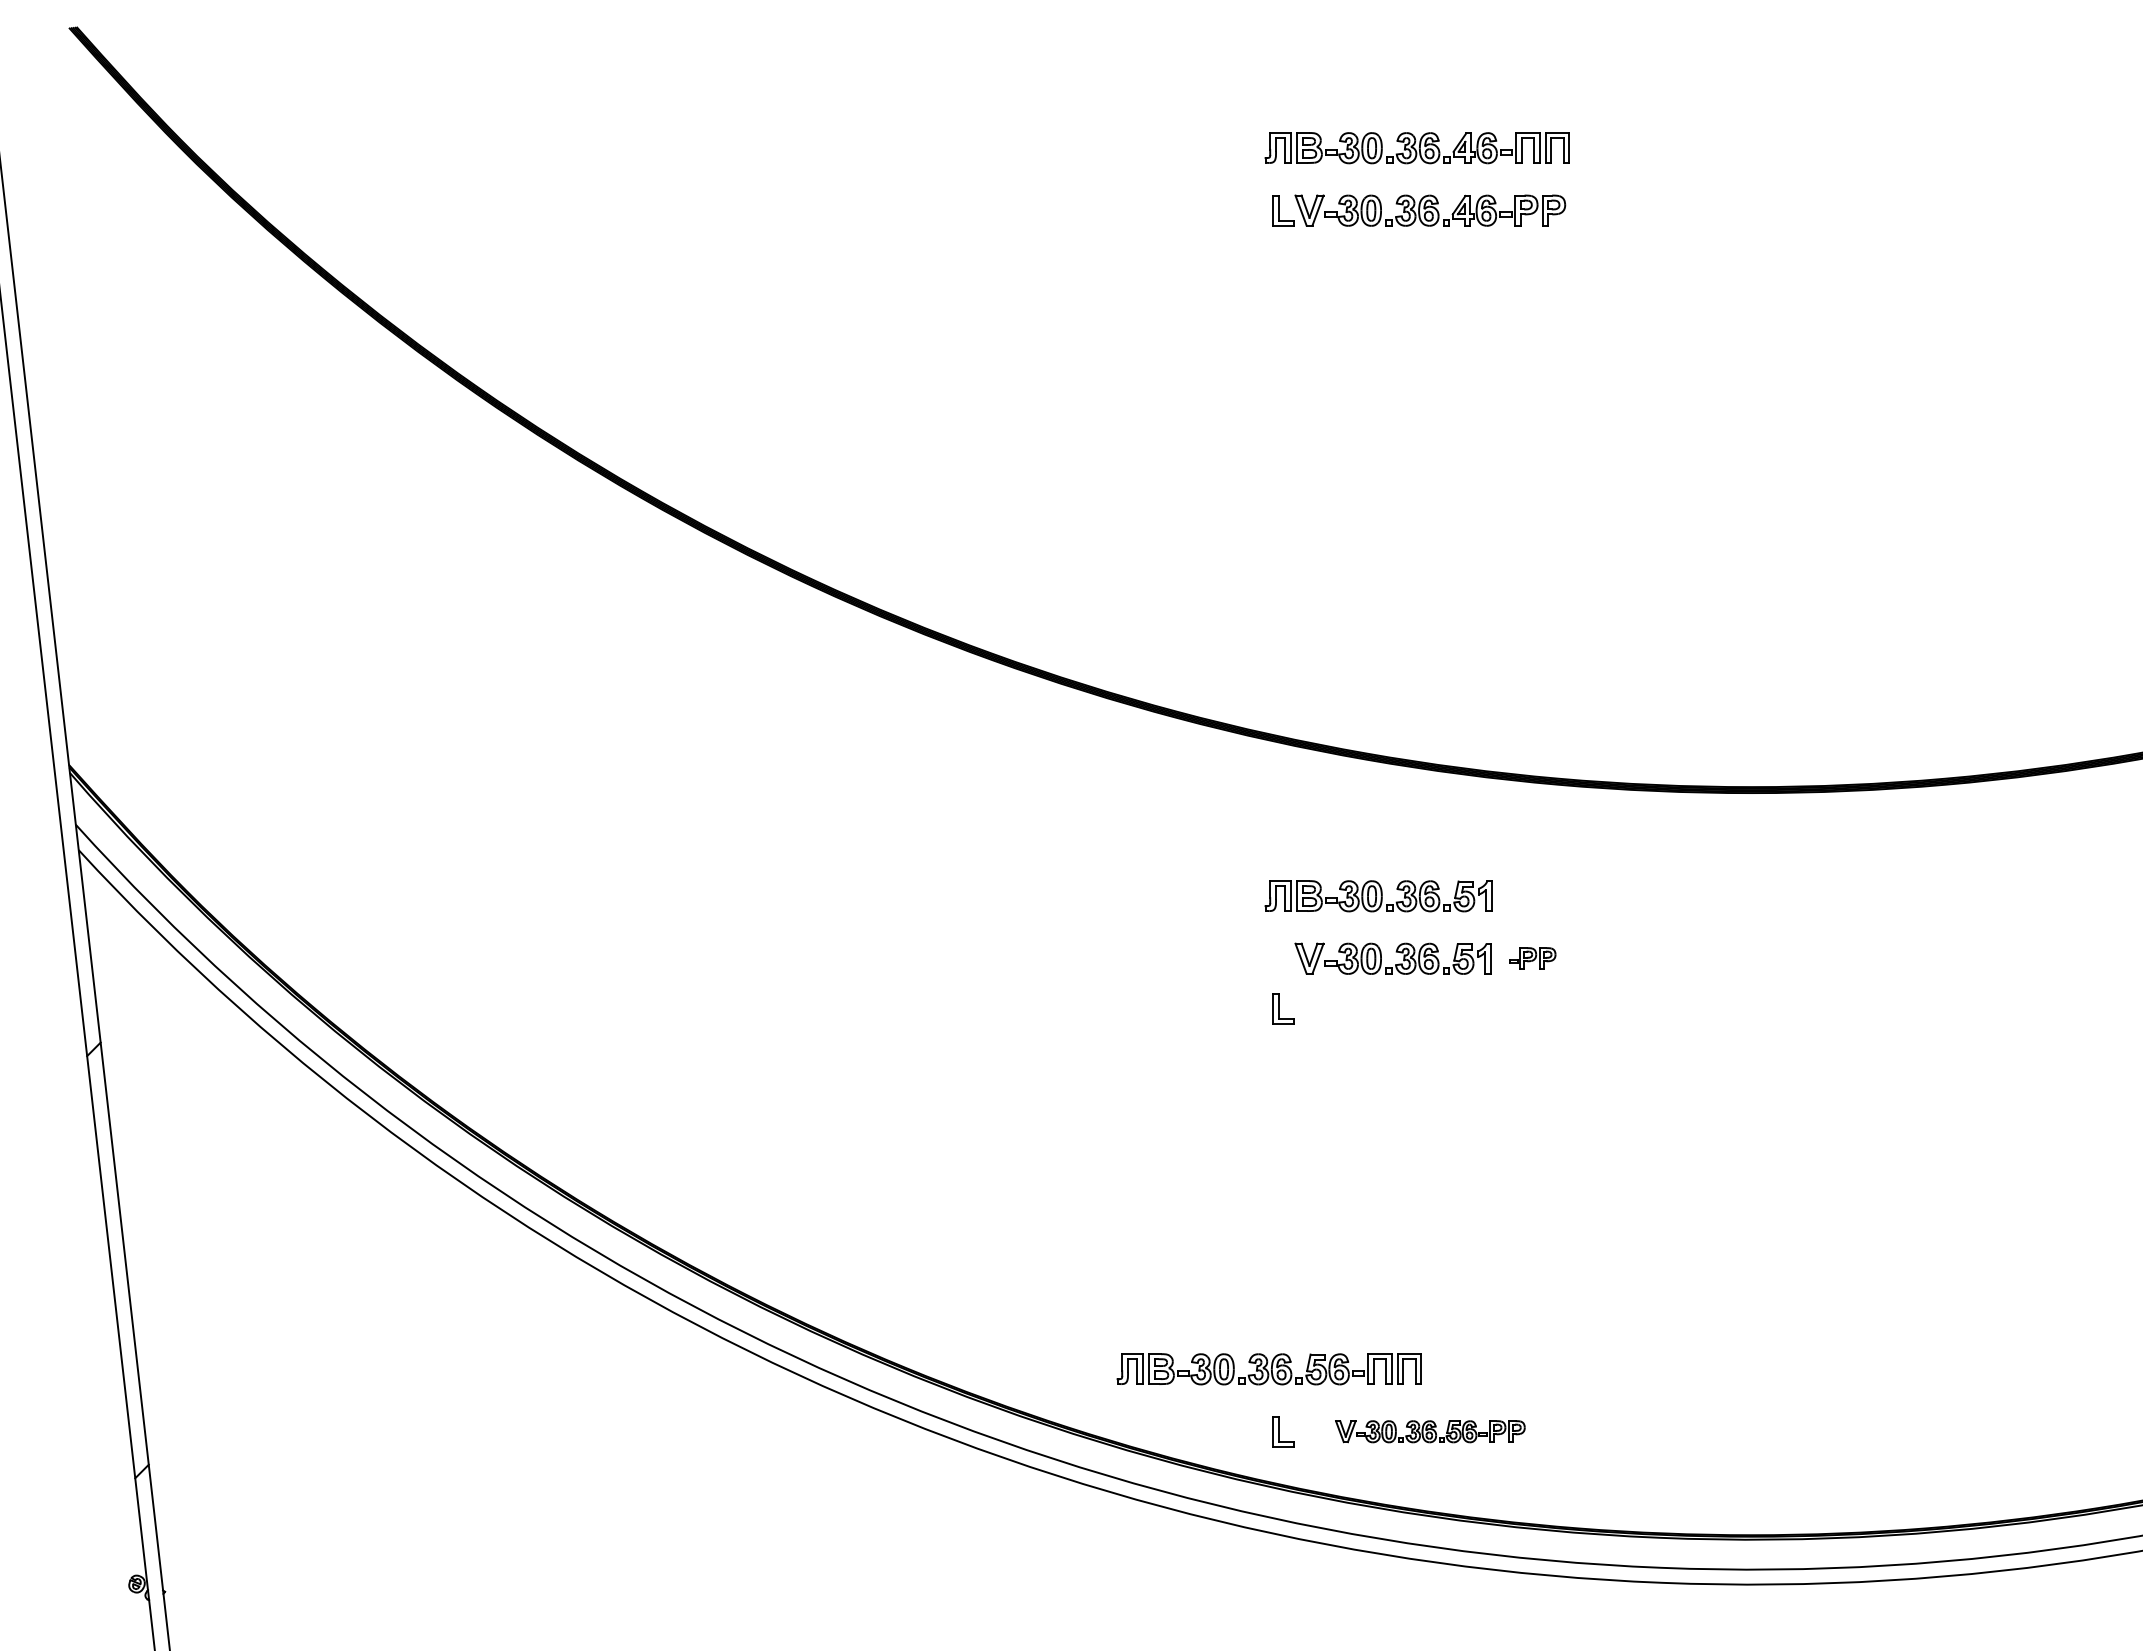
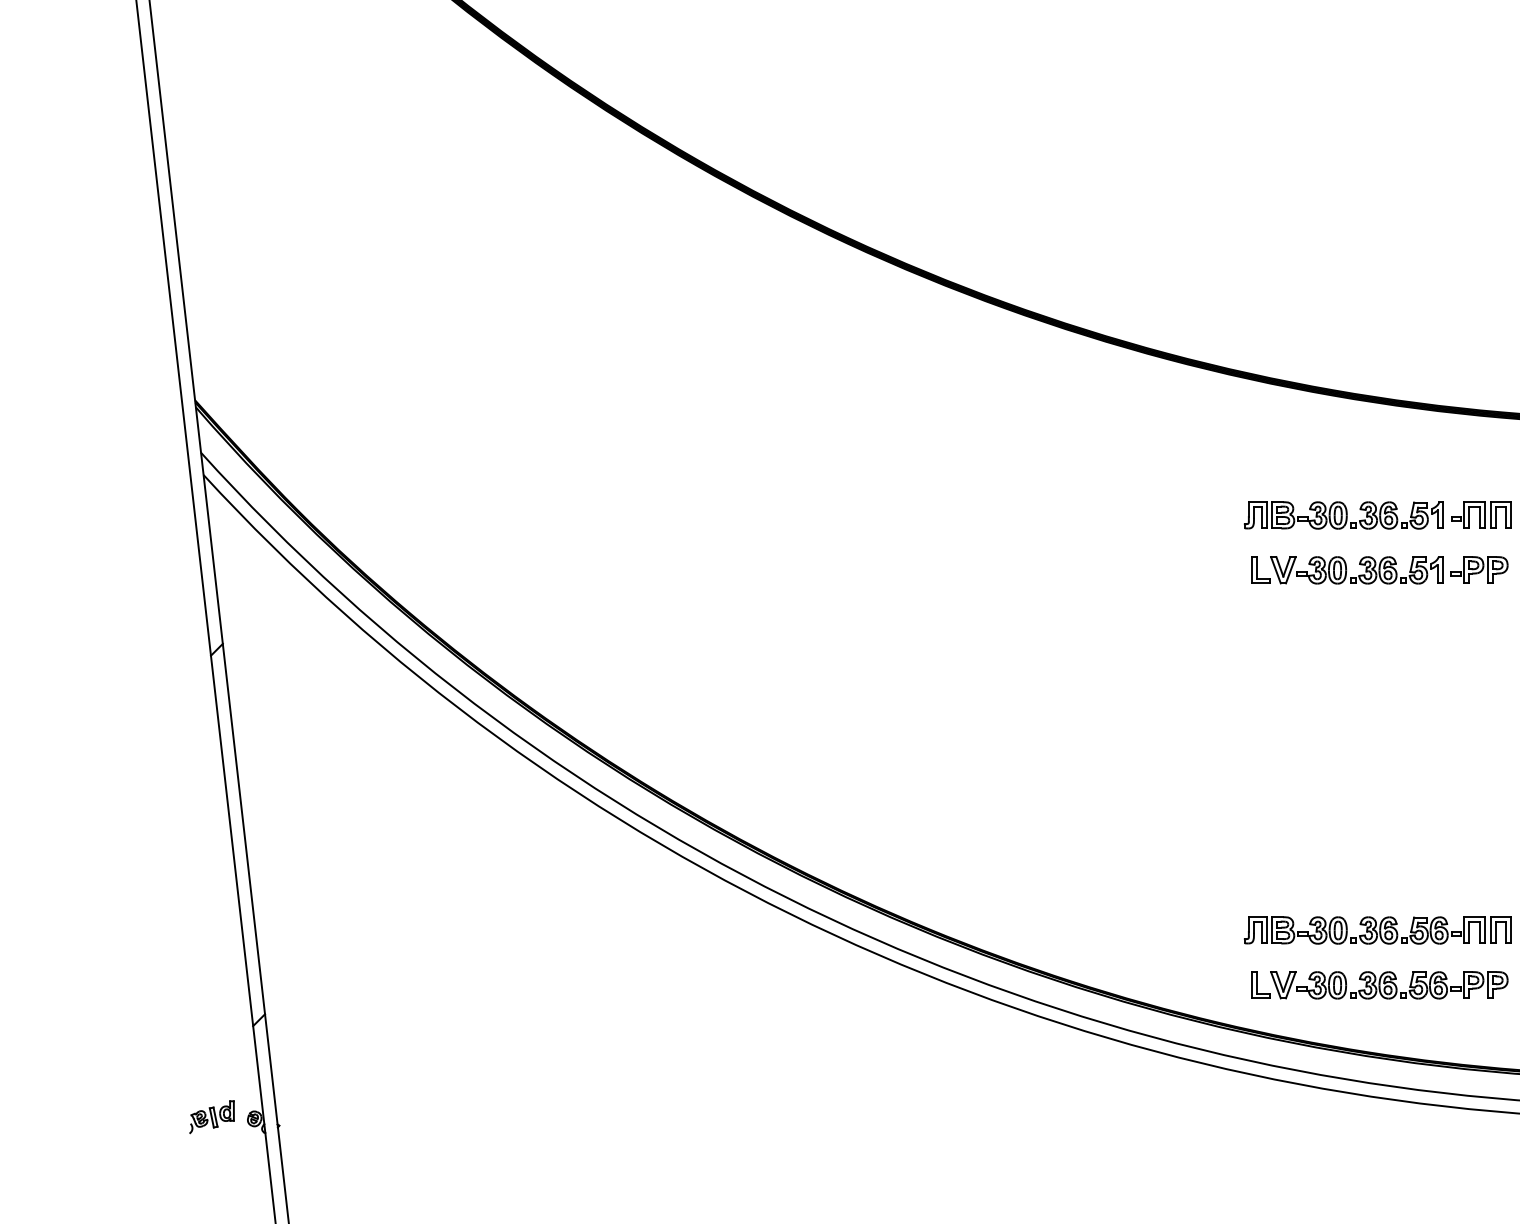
part: (1534, 895) -> (1480, 514), added
part: (1532, 958) -> (1478, 570), size x1.43
part: (1283, 1008) -> (1260, 570), moved
part: (1268, 1369) -> (1377, 930), moved
part: (1430, 1431) -> (1389, 985), size x1.43
part: (88, 1582) -> (212, 1117), added

